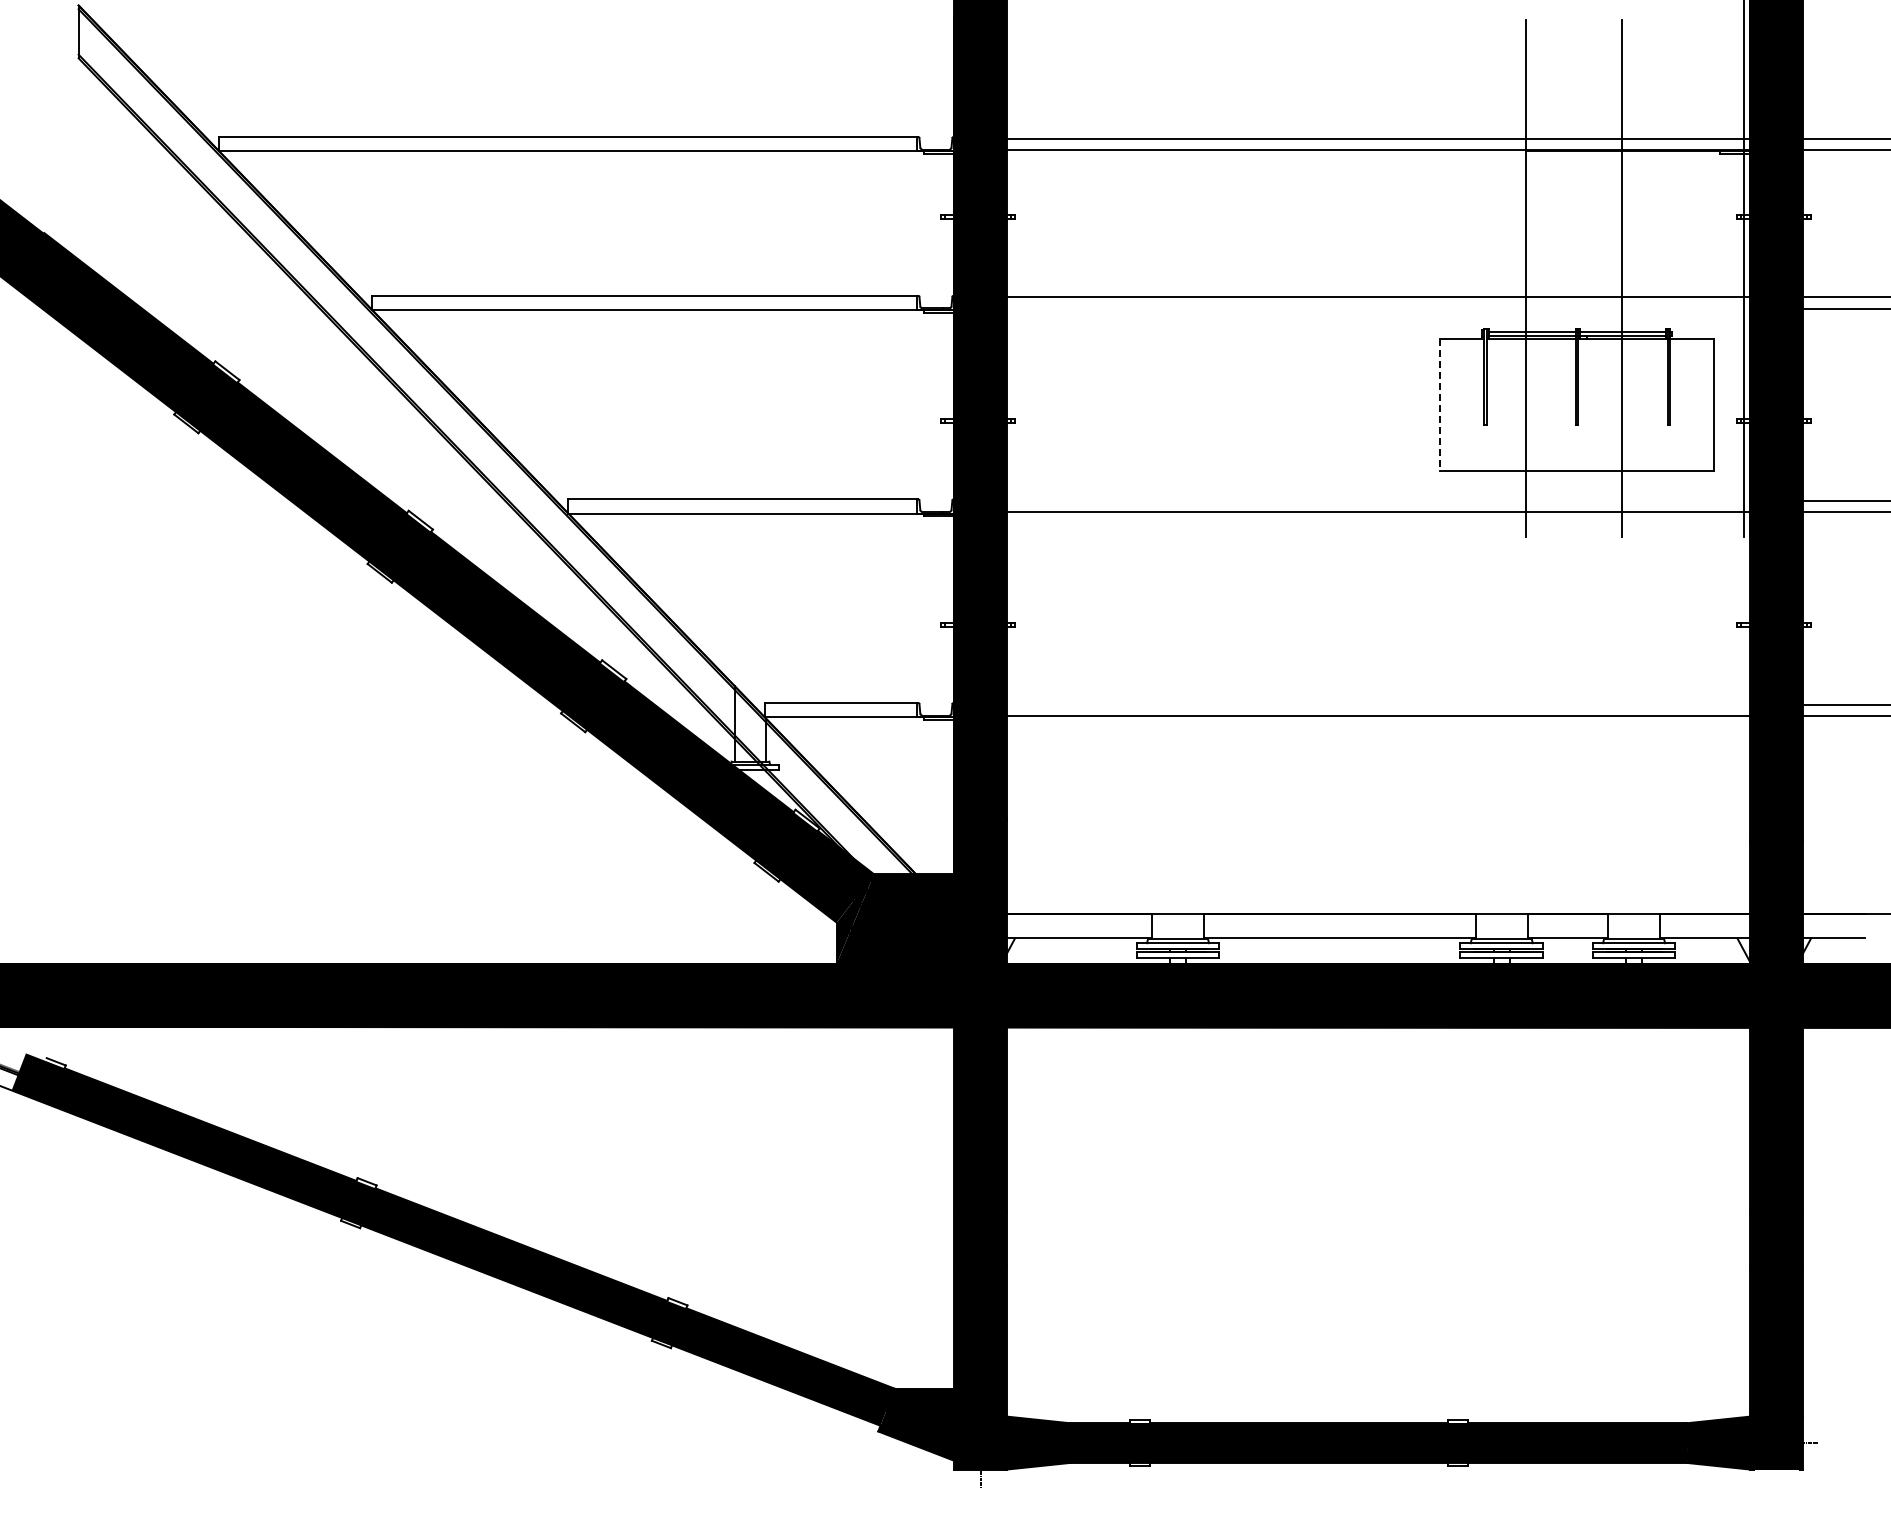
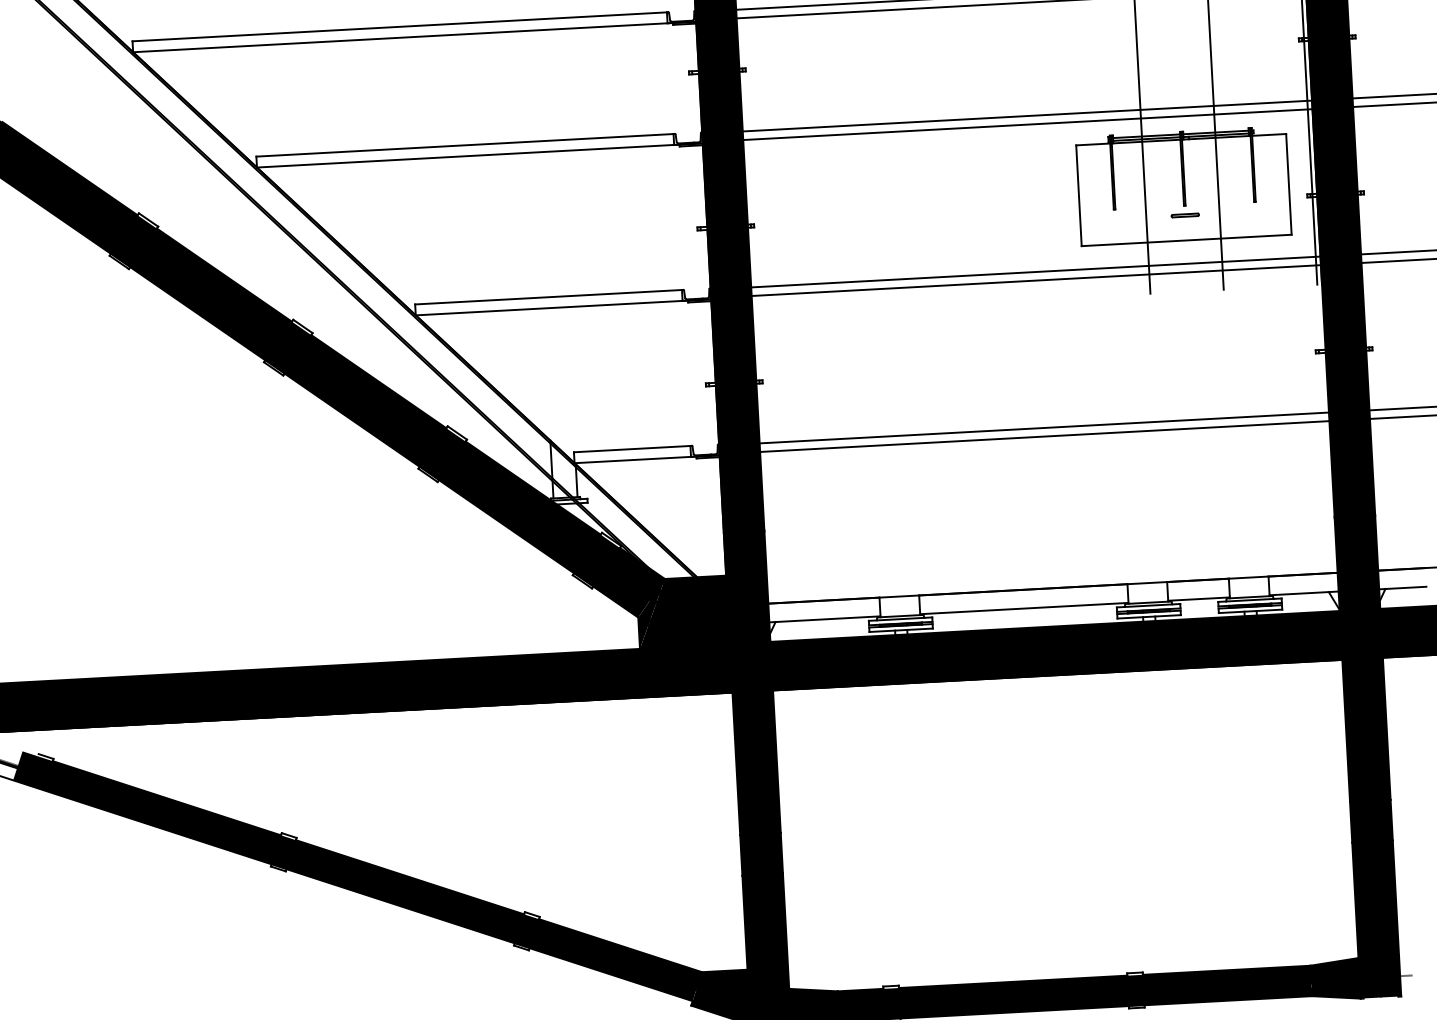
line: (1378, 308) -> (1027, 124), added
line: (1440, 404) -> (1079, 195), dashed -> solid
part: (1576, 437) -> (1184, 215), added
line: (1378, 500) -> (1035, 271), added
line: (1378, 704) -> (1044, 427), added

